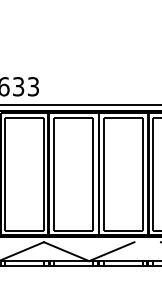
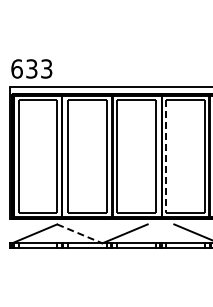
line: (153, 174) -> (166, 156), solid -> dashed
line: (66, 251) -> (79, 233), solid -> dashed

